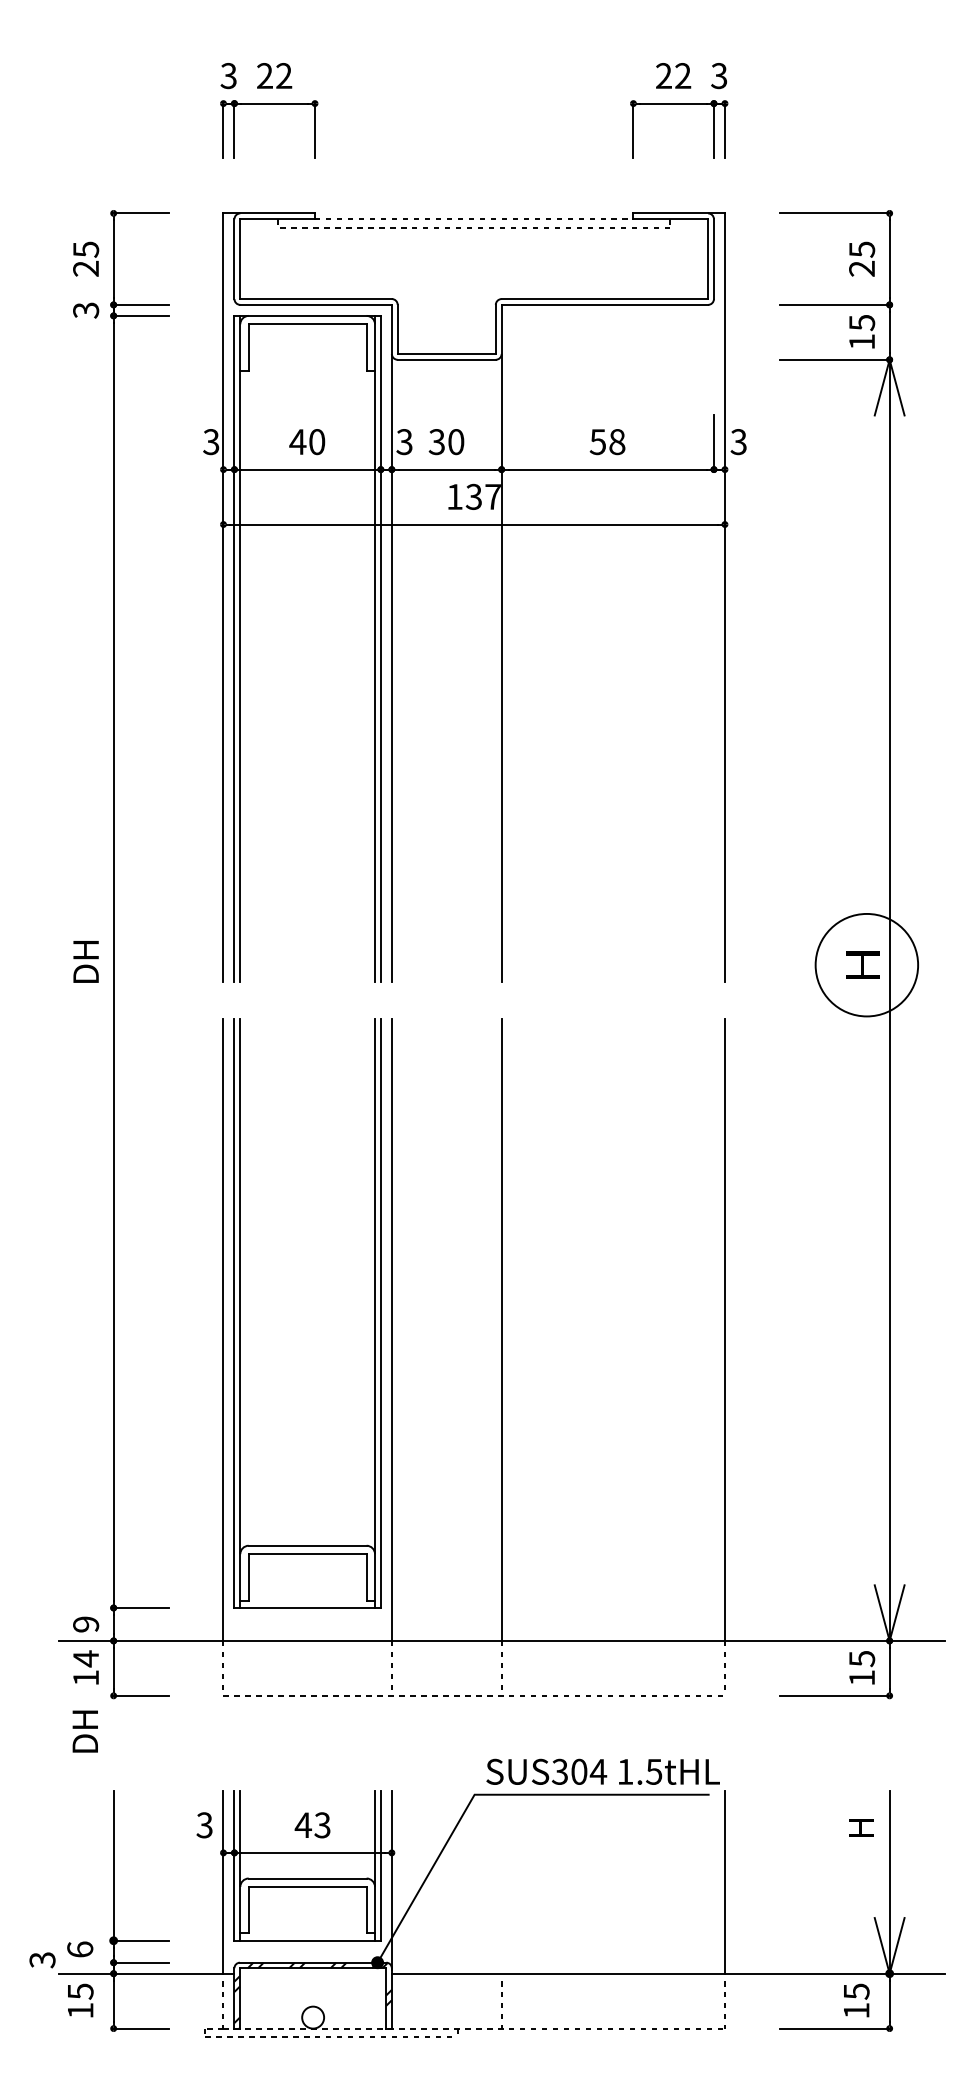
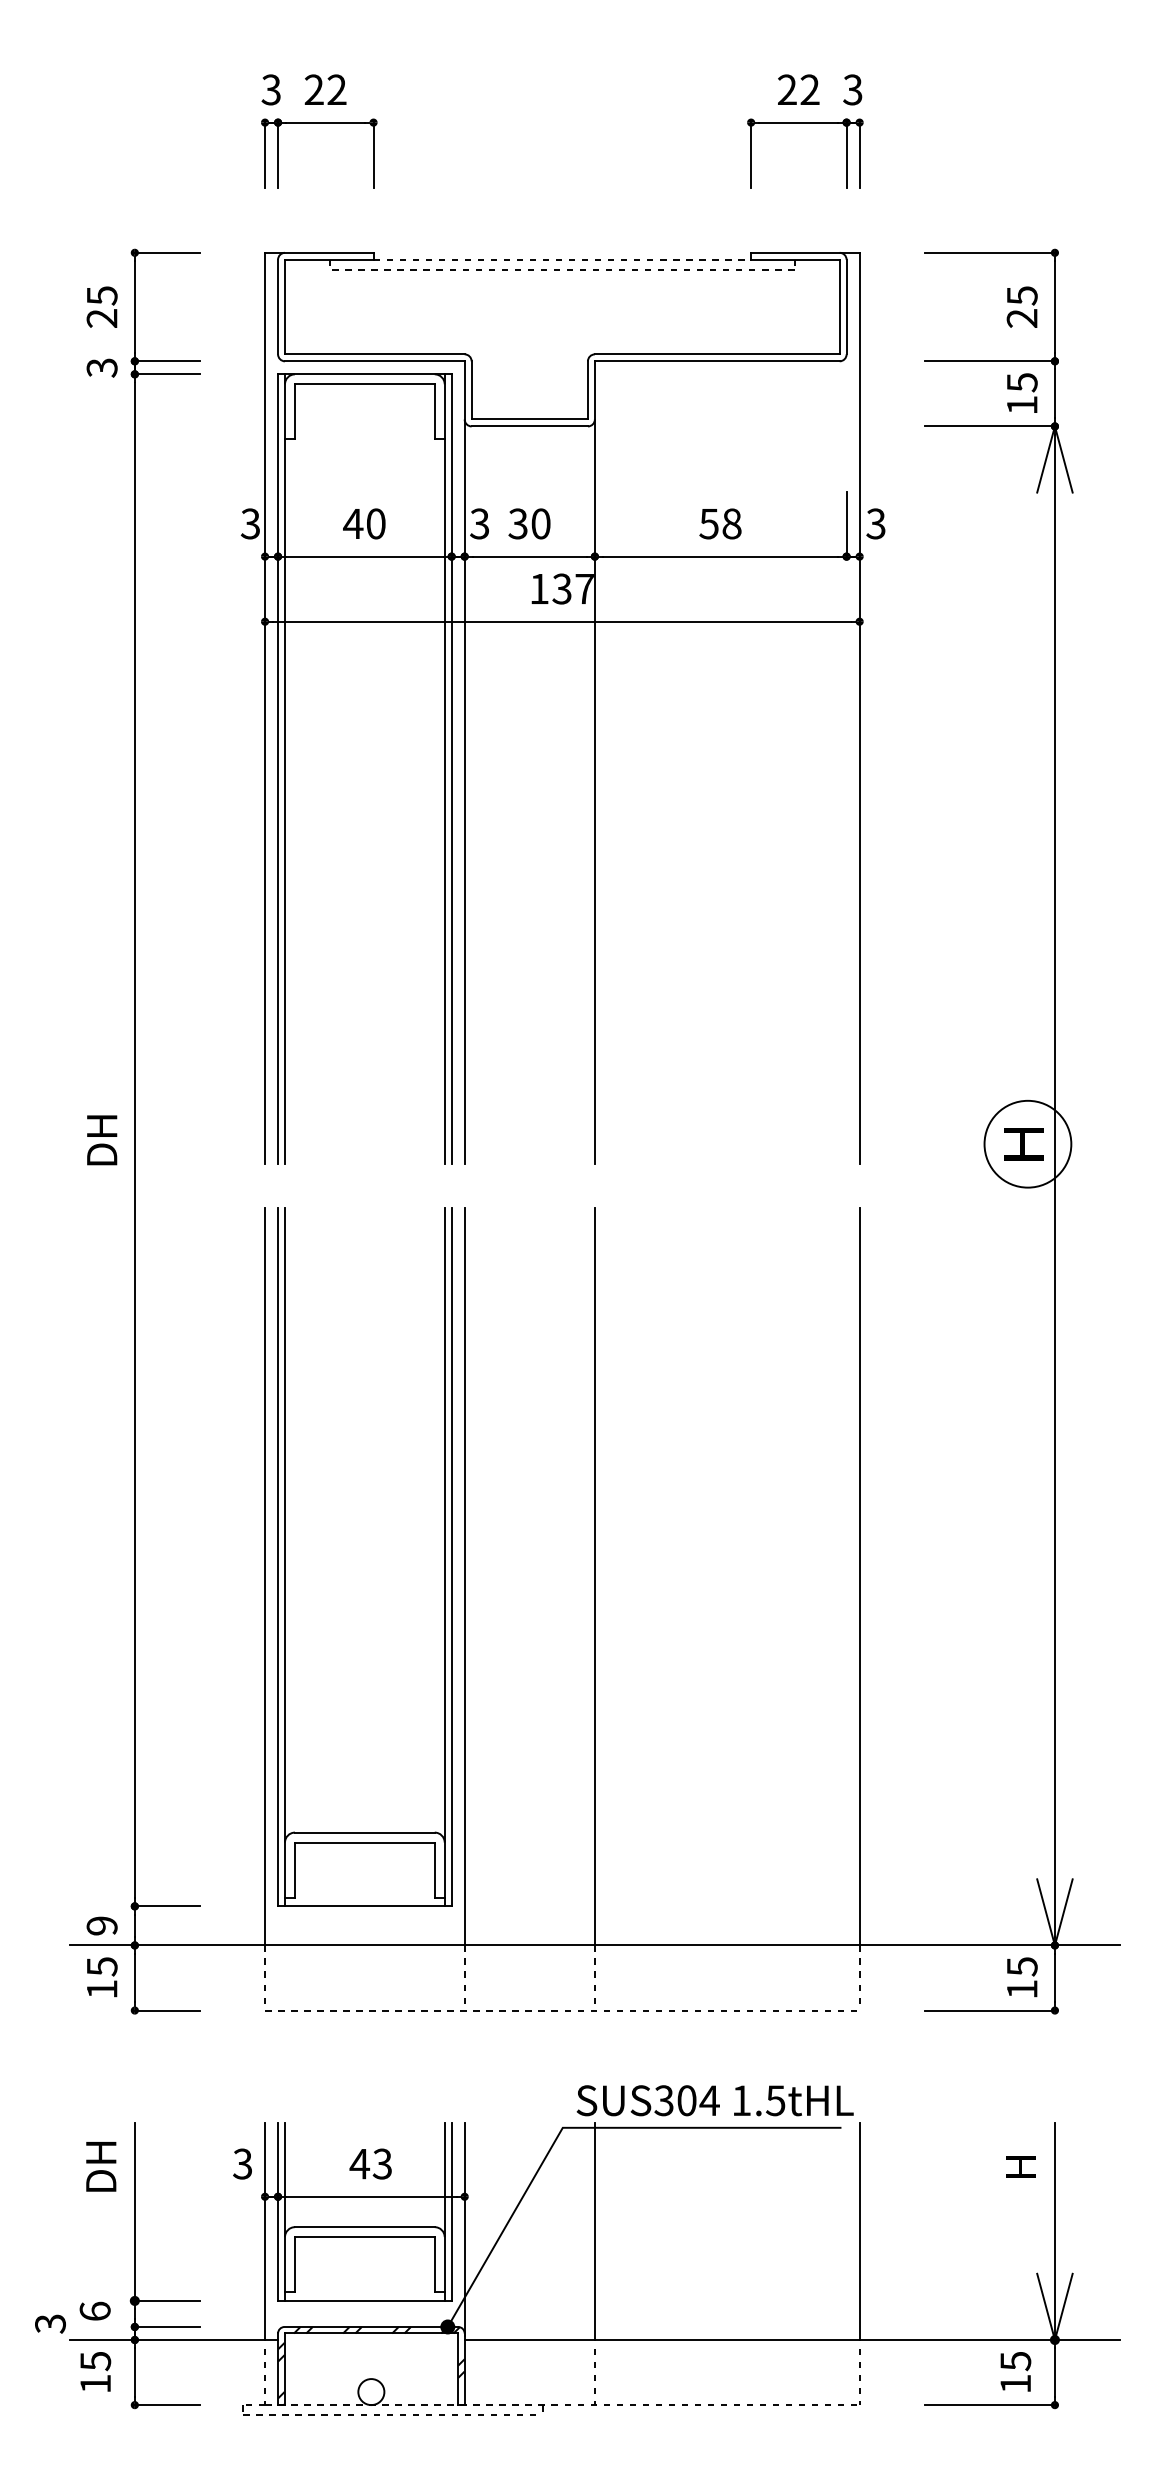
circle: (866, 964) -> (1027, 1143), size x0.71
text: (86, 1658) -> (102, 1966), 14 -> 15
text: (84, 1731) -> (100, 2166), moved
line: (501, 1881) -> (594, 2230), added

